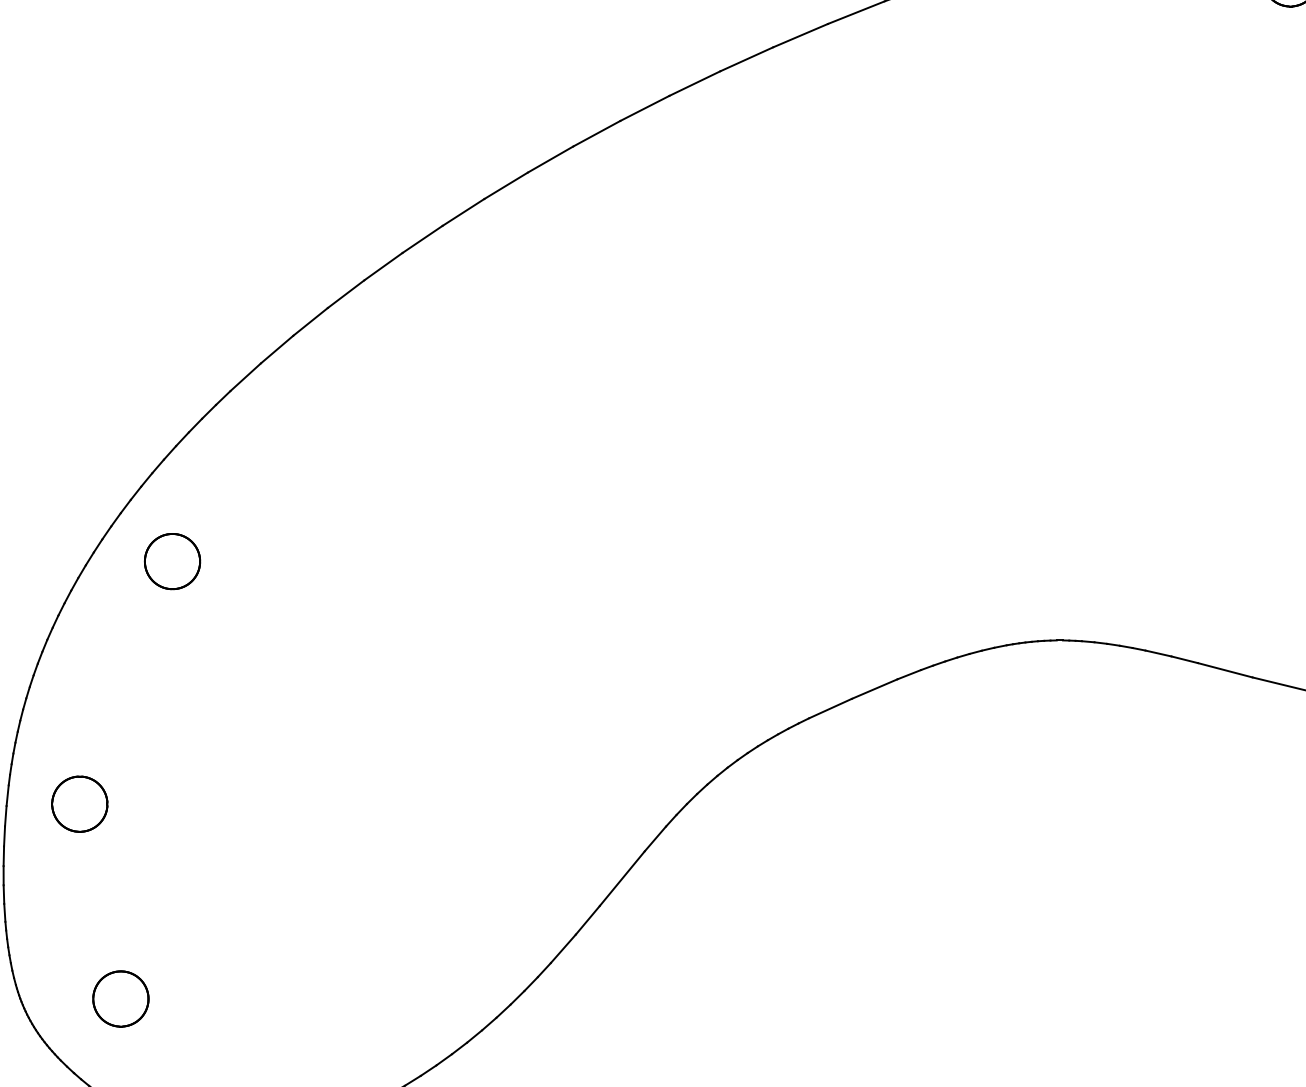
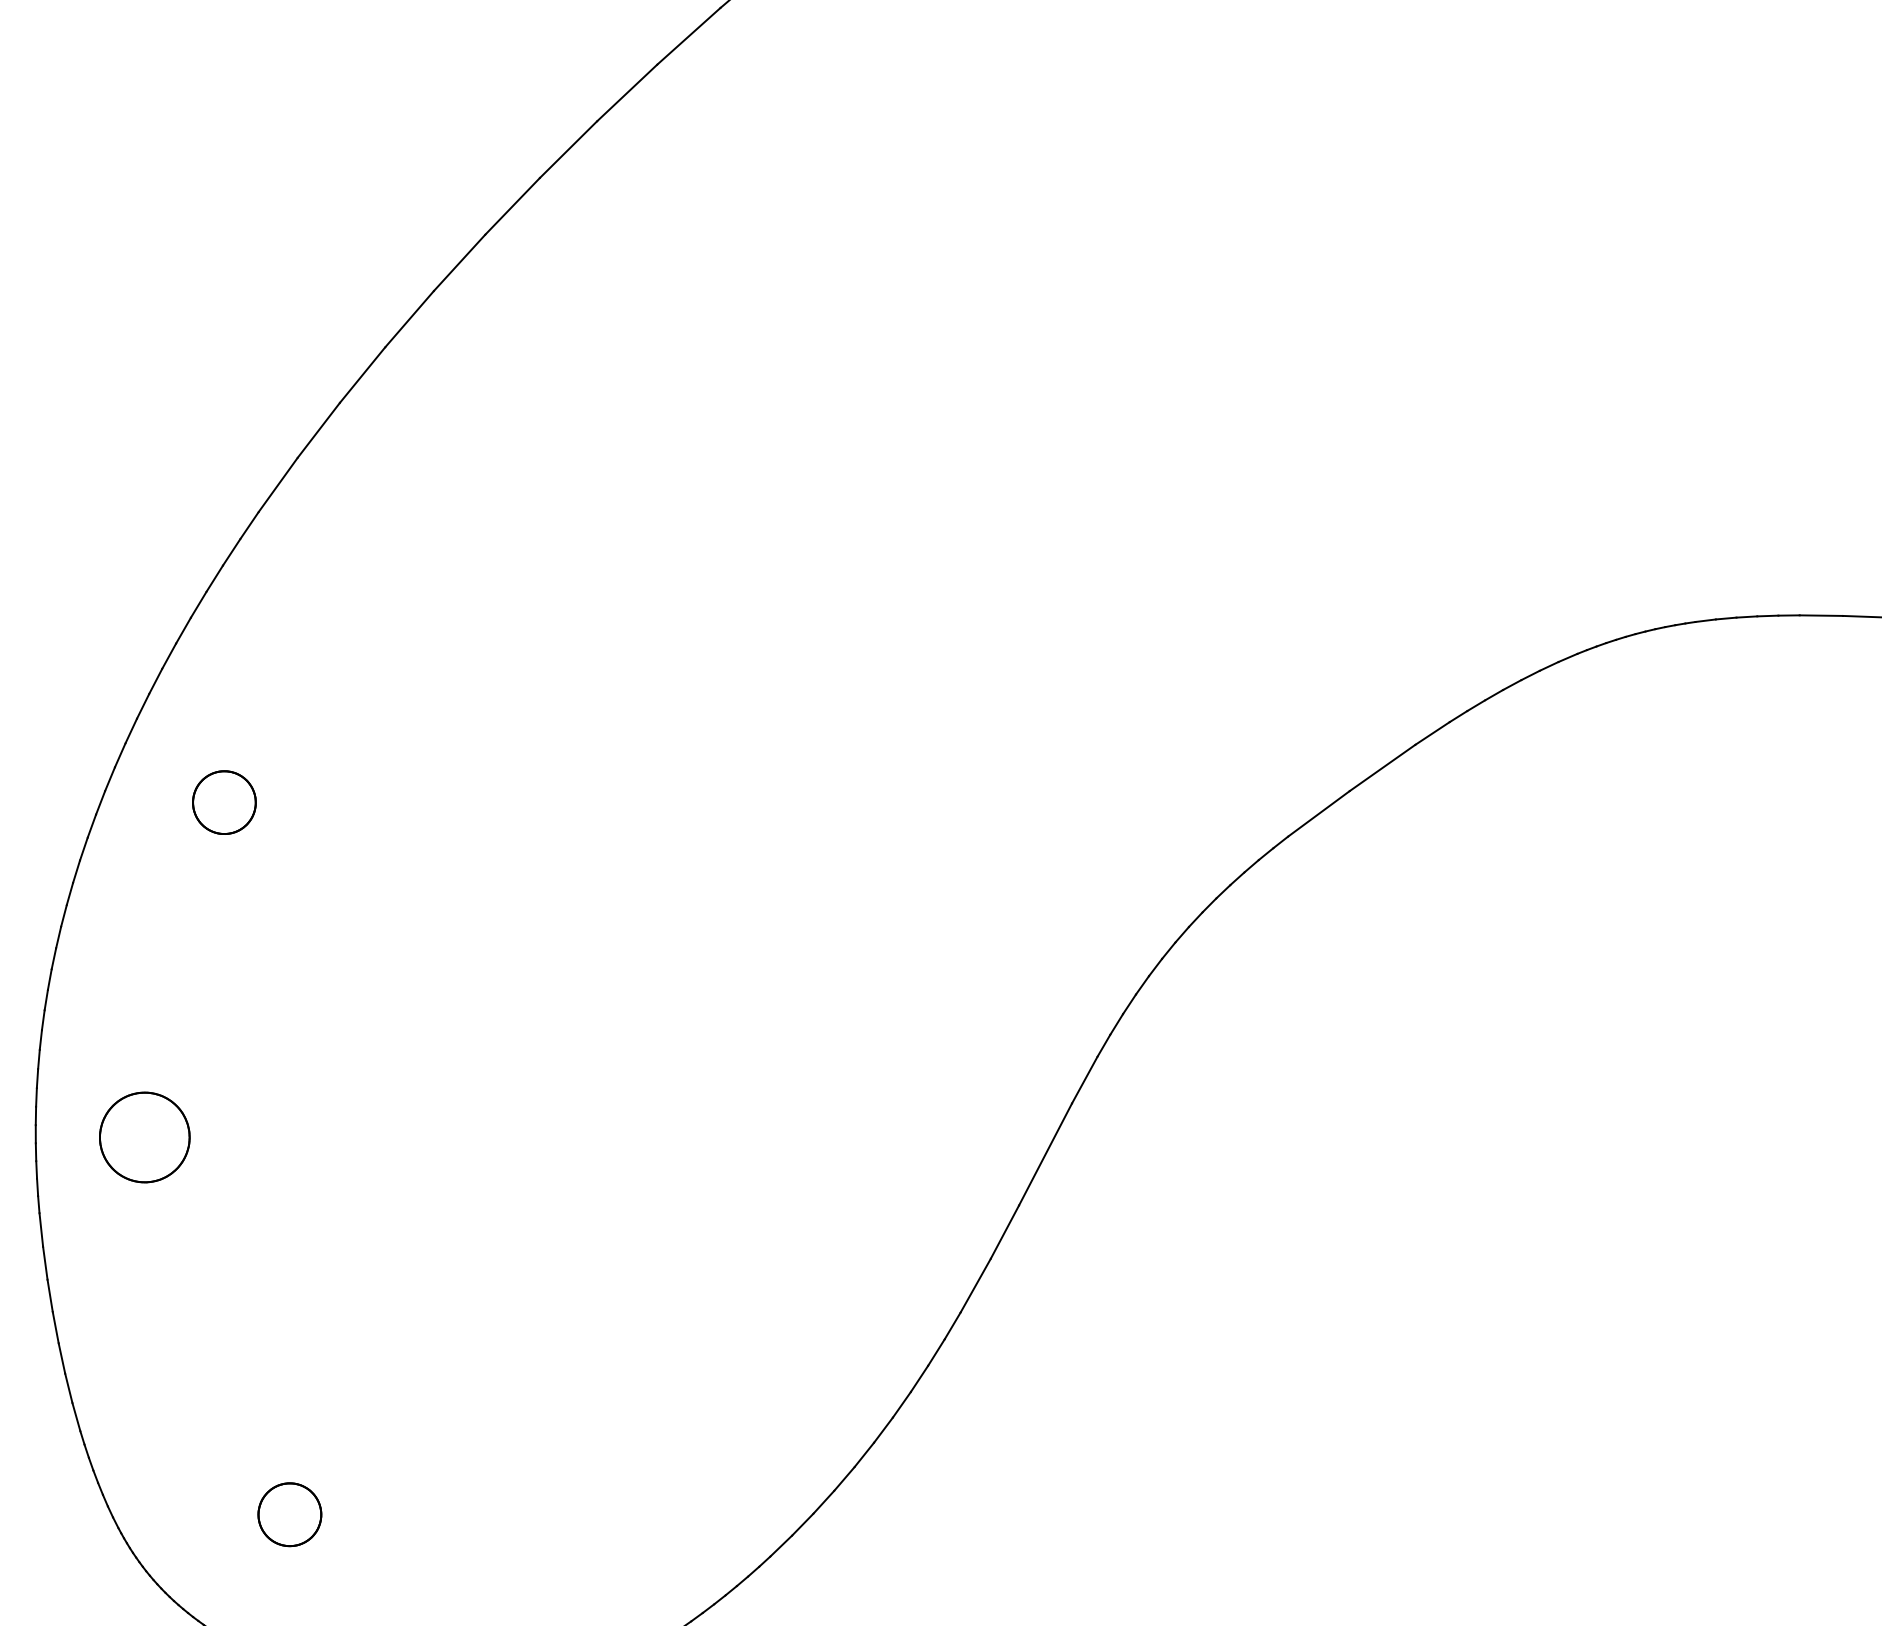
part: (172, 561) -> (224, 802), size x0.7
part: (79, 803) -> (144, 1136), moved
part: (120, 998) -> (289, 1514), size x0.7

